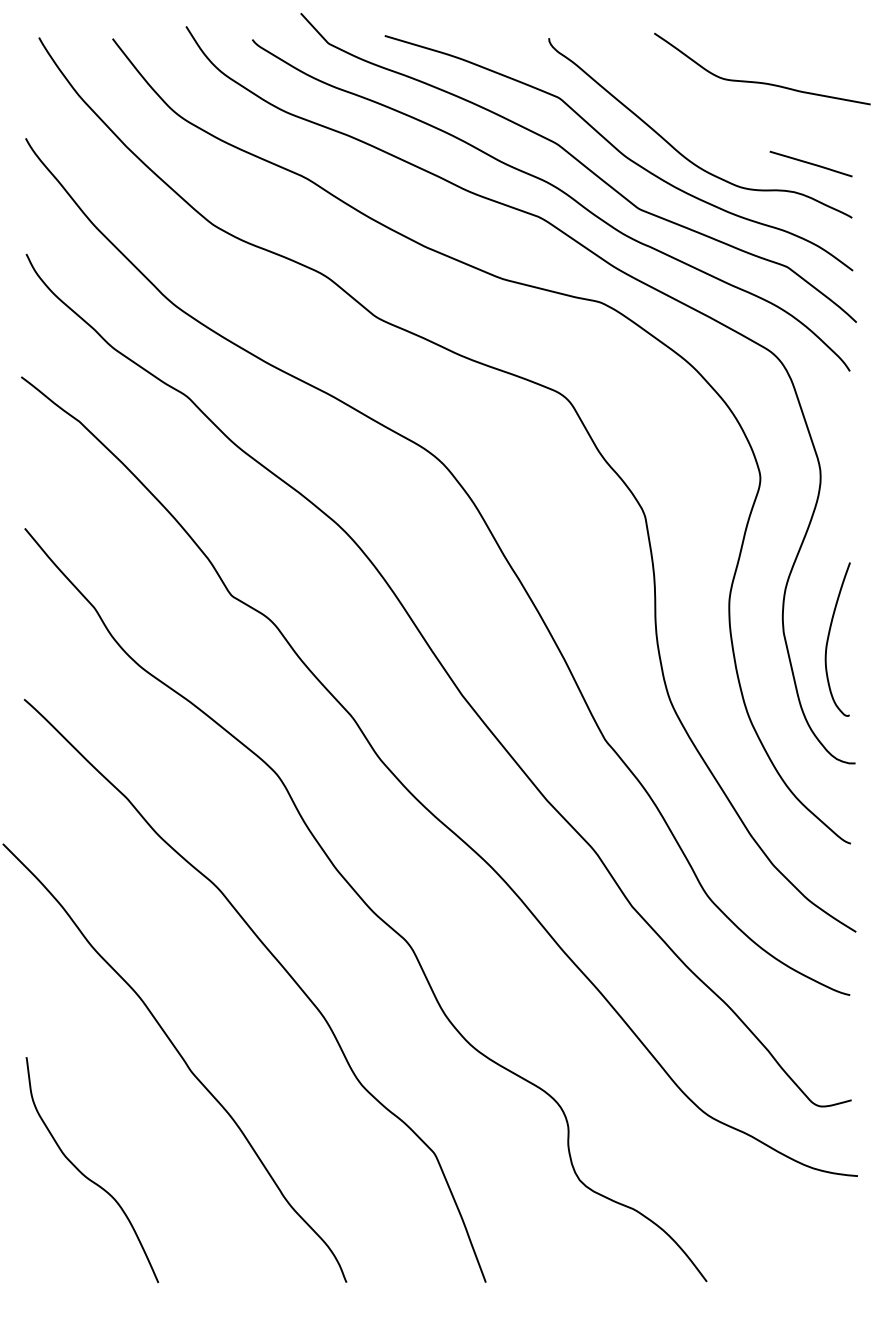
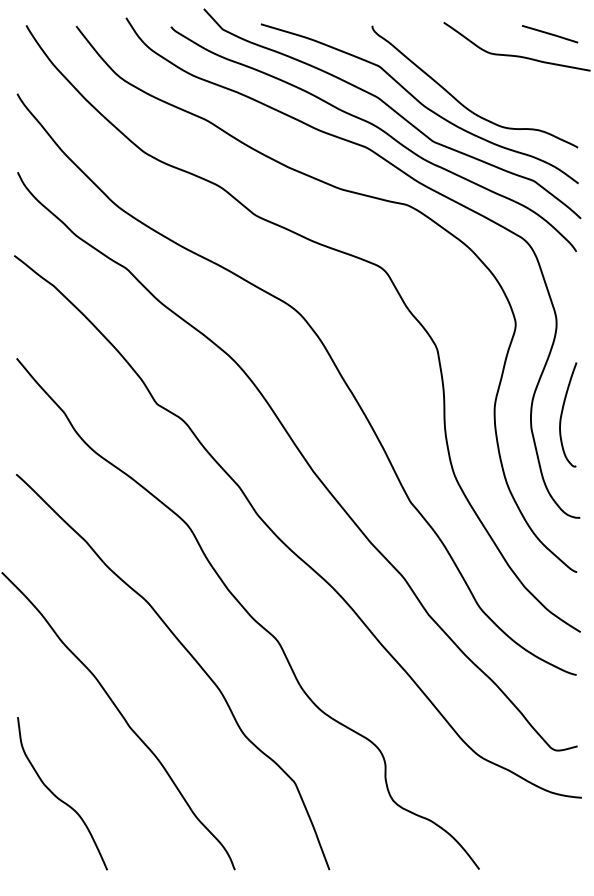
line: (811, 164) -> (550, 34), moved
curve: (829, 639) -> (562, 414), moved

